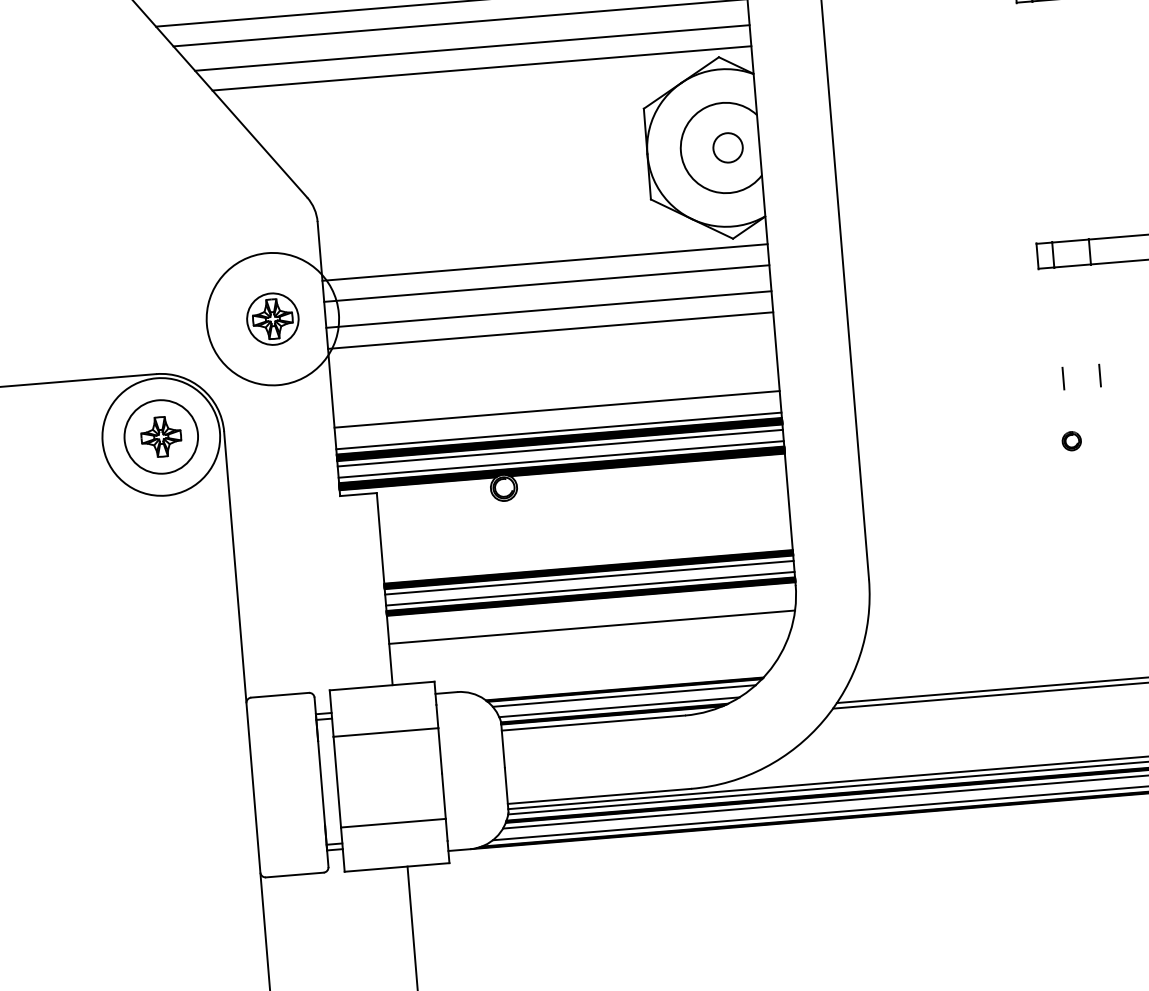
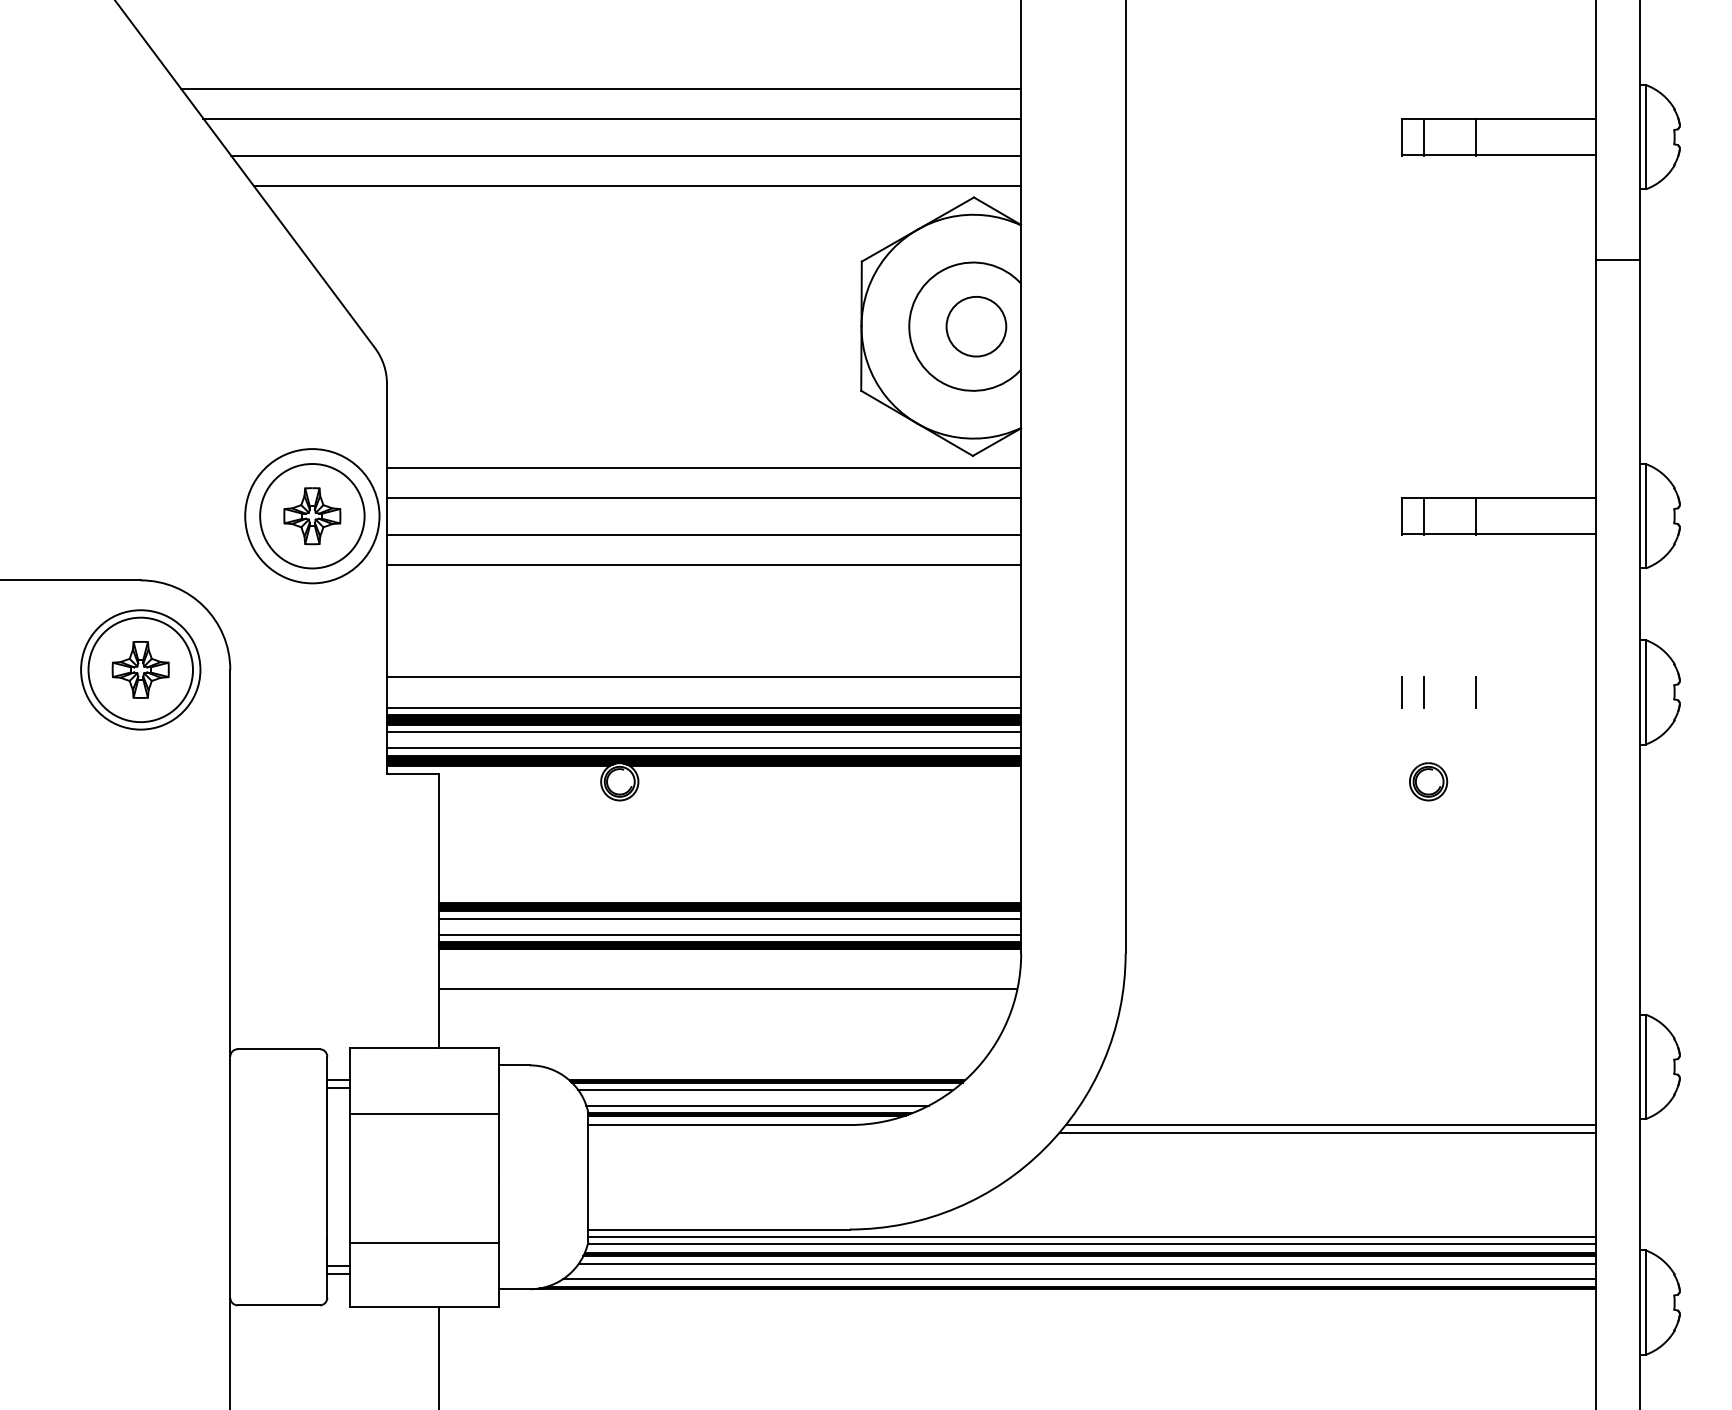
circle: (728, 147) -> (976, 326), size x1.43
circle: (272, 318) -> (312, 515), size x1.43
circle: (273, 319) -> (312, 516), size x0.71
line: (1047, 379) -> (1401, 691), added
circle: (161, 436) -> (140, 669), size x0.71
part: (1071, 440) -> (1428, 781), size x1.43

